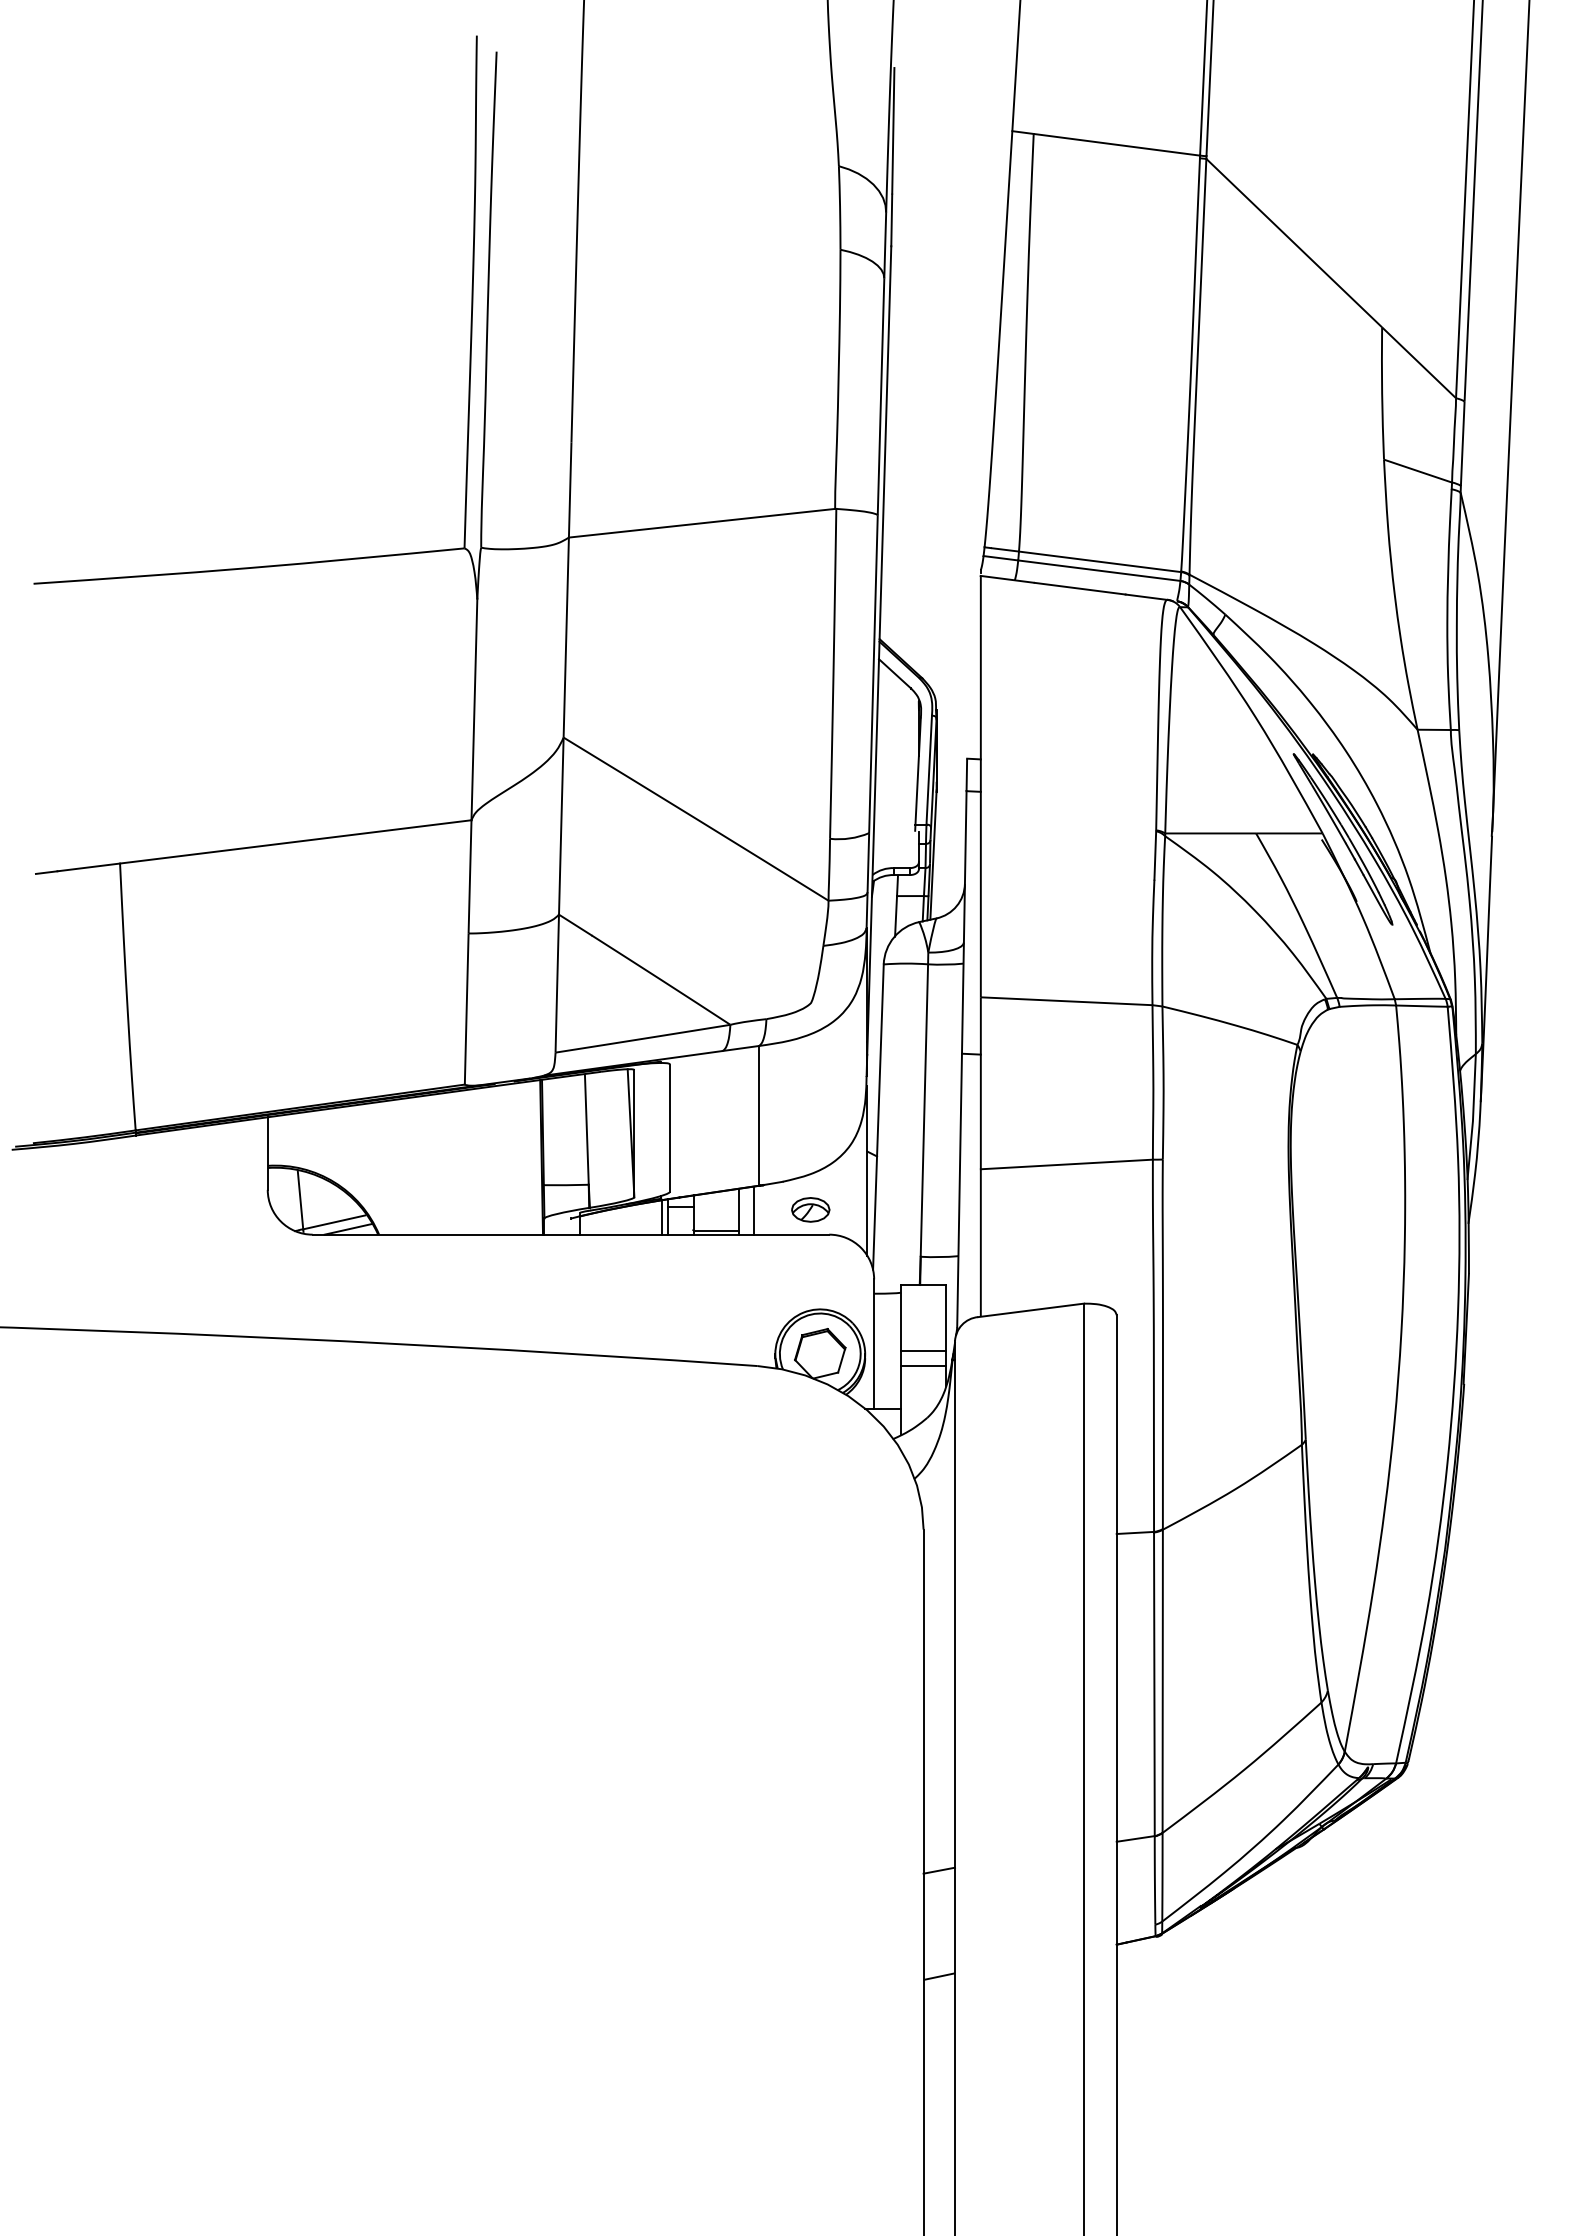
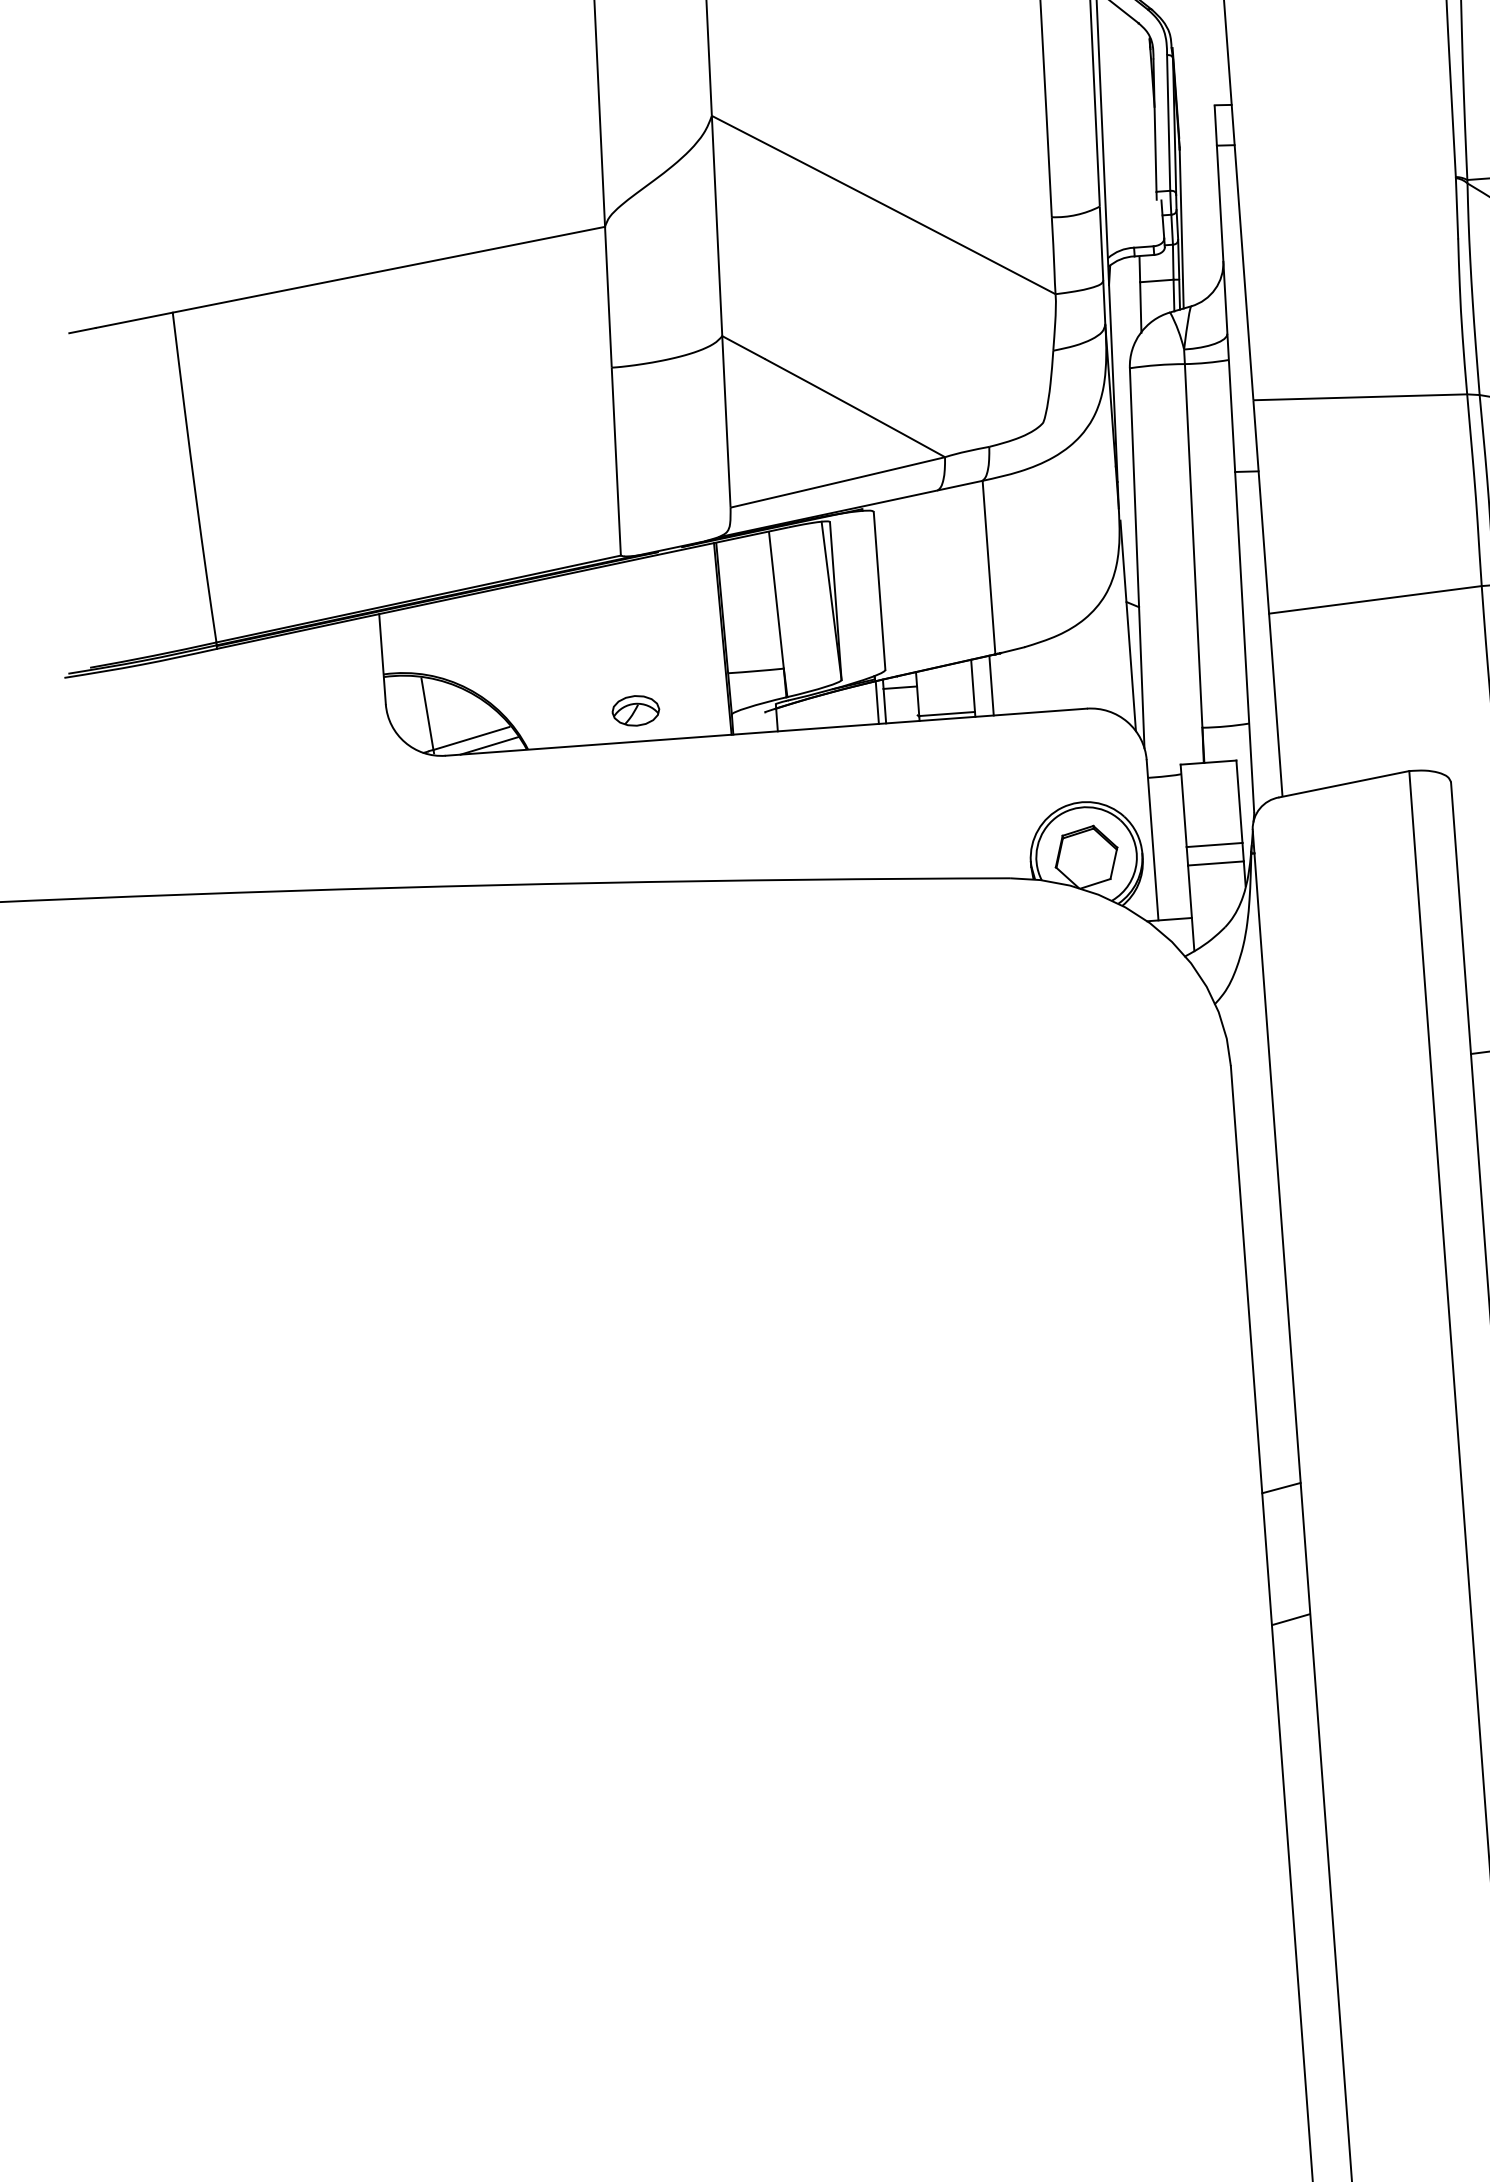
part: (810, 1209) -> (635, 710), moved

